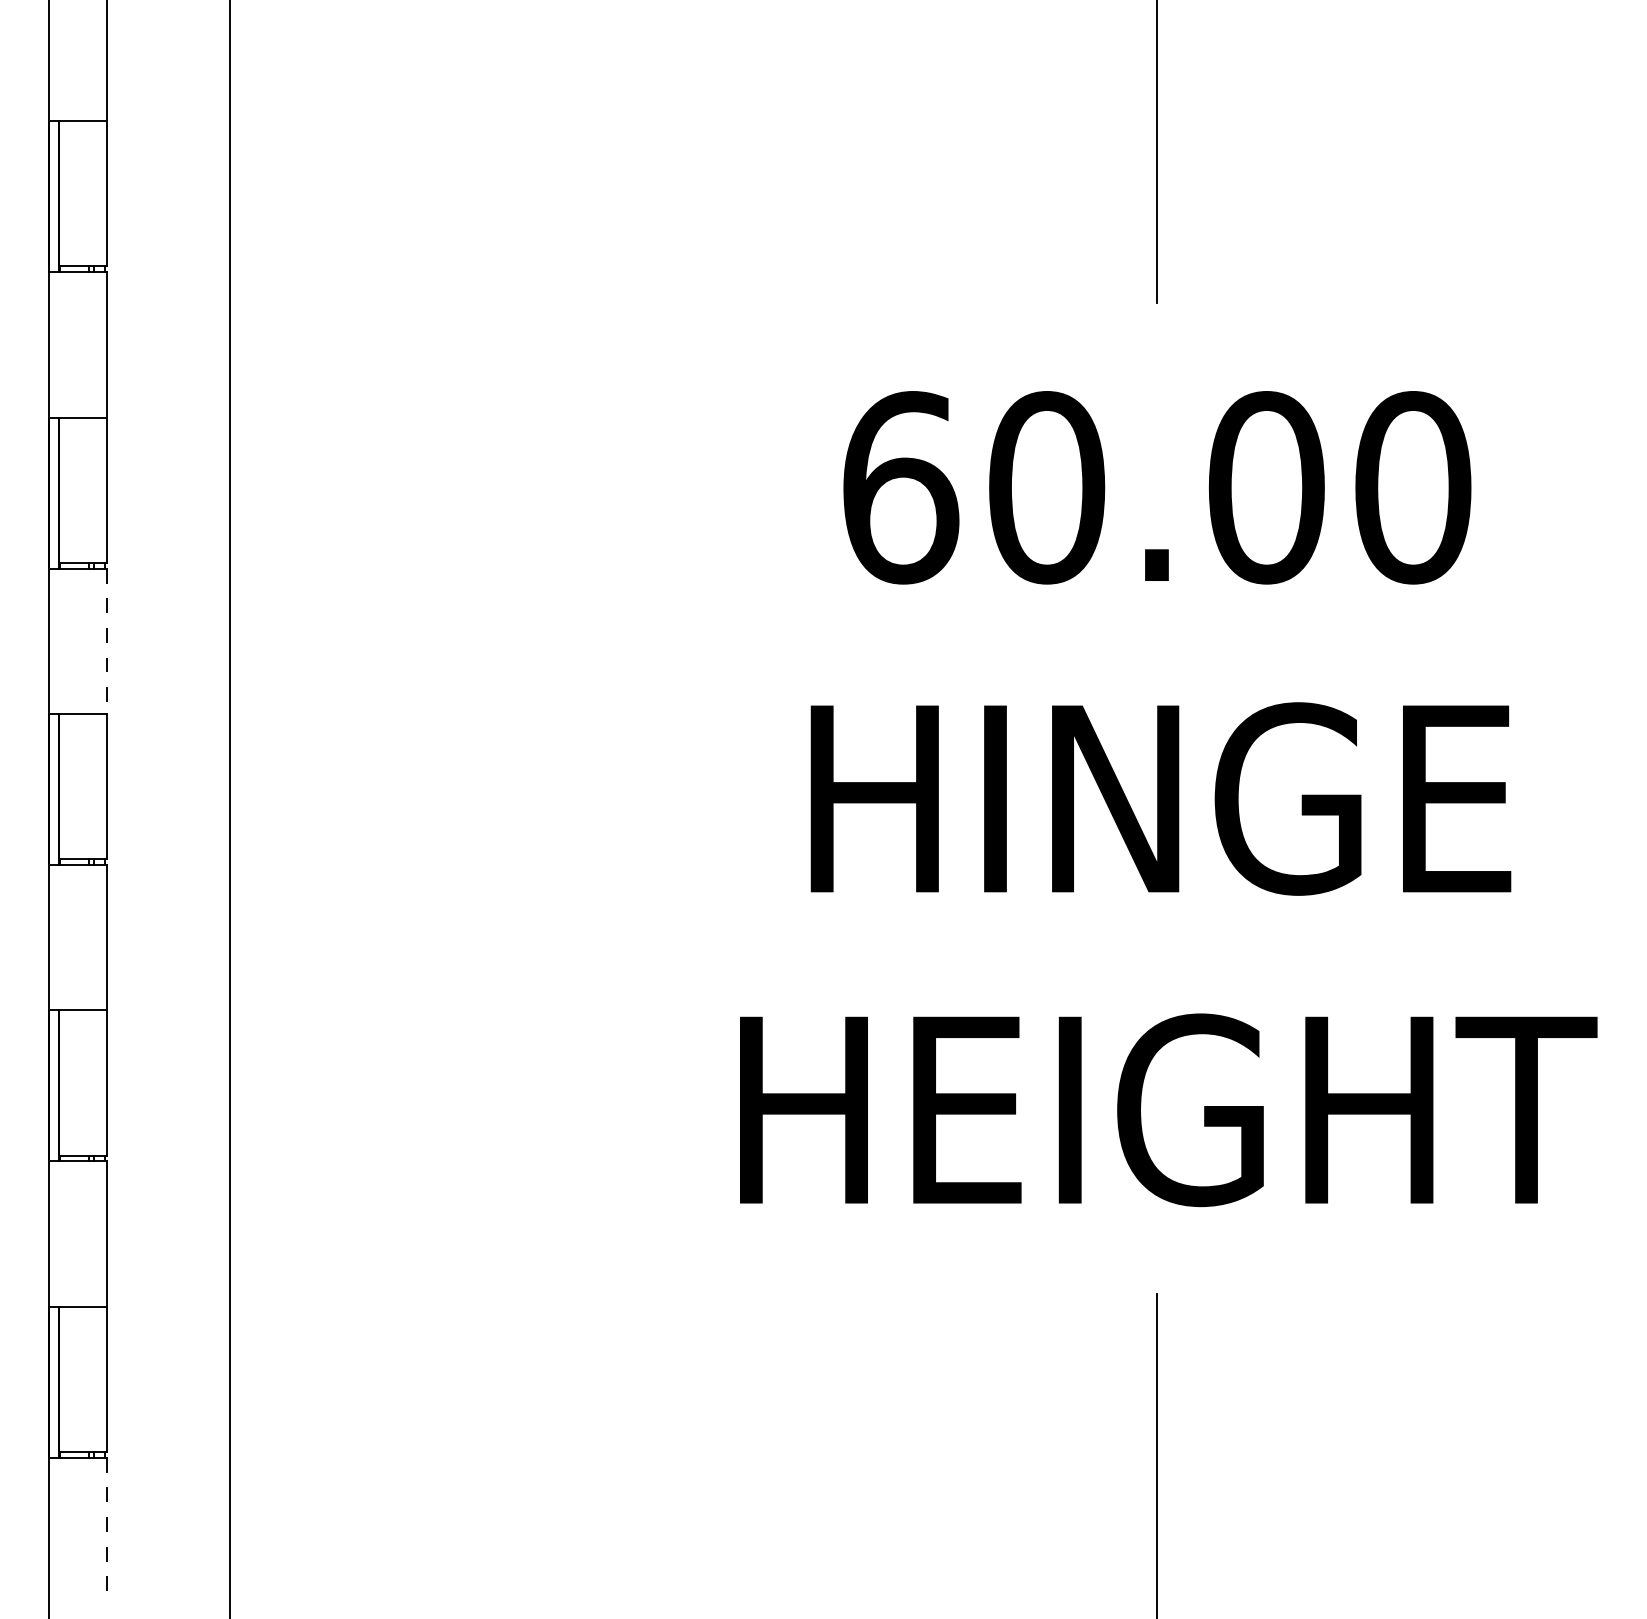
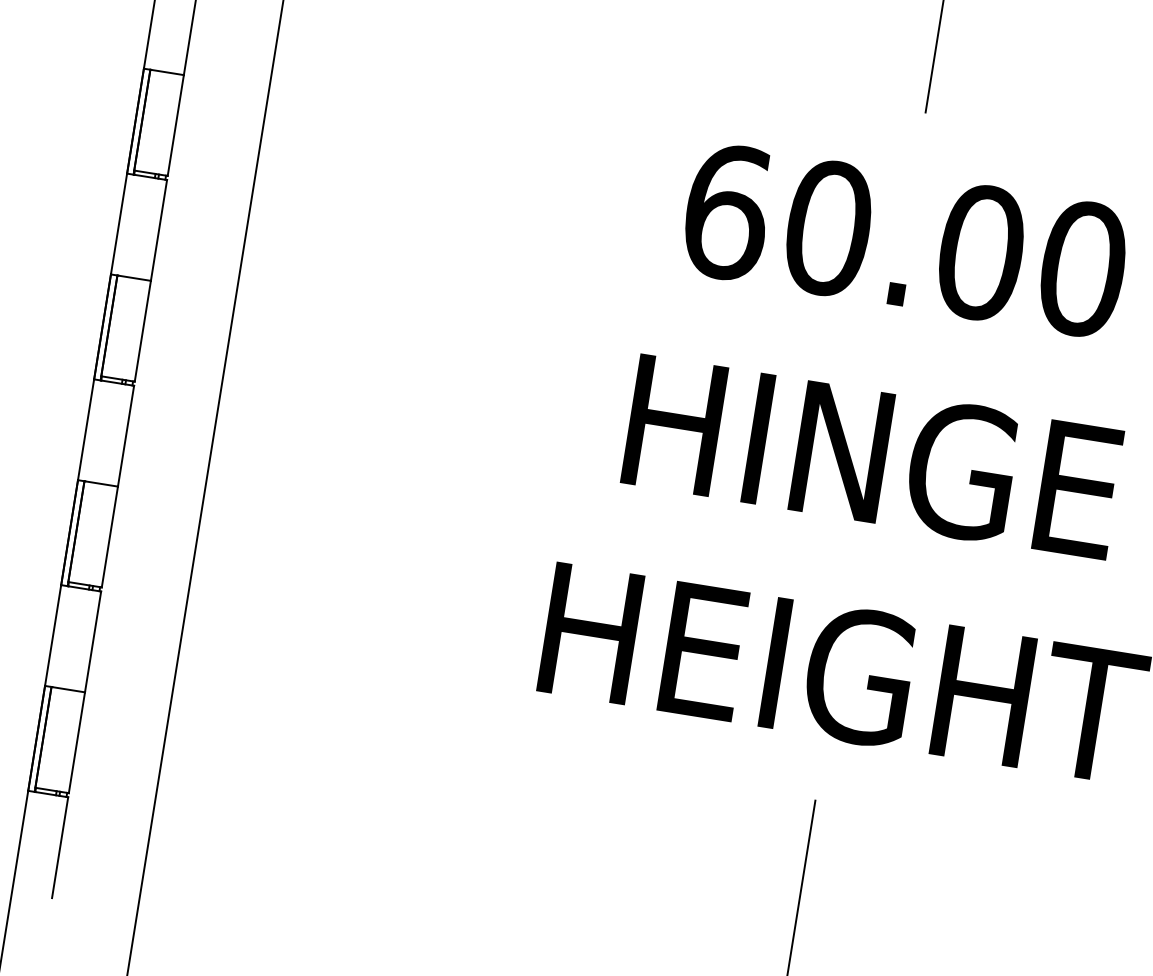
line: (106, 641) -> (158, 230), dashed -> solid
line: (106, 1530) -> (59, 847), dashed -> solid

